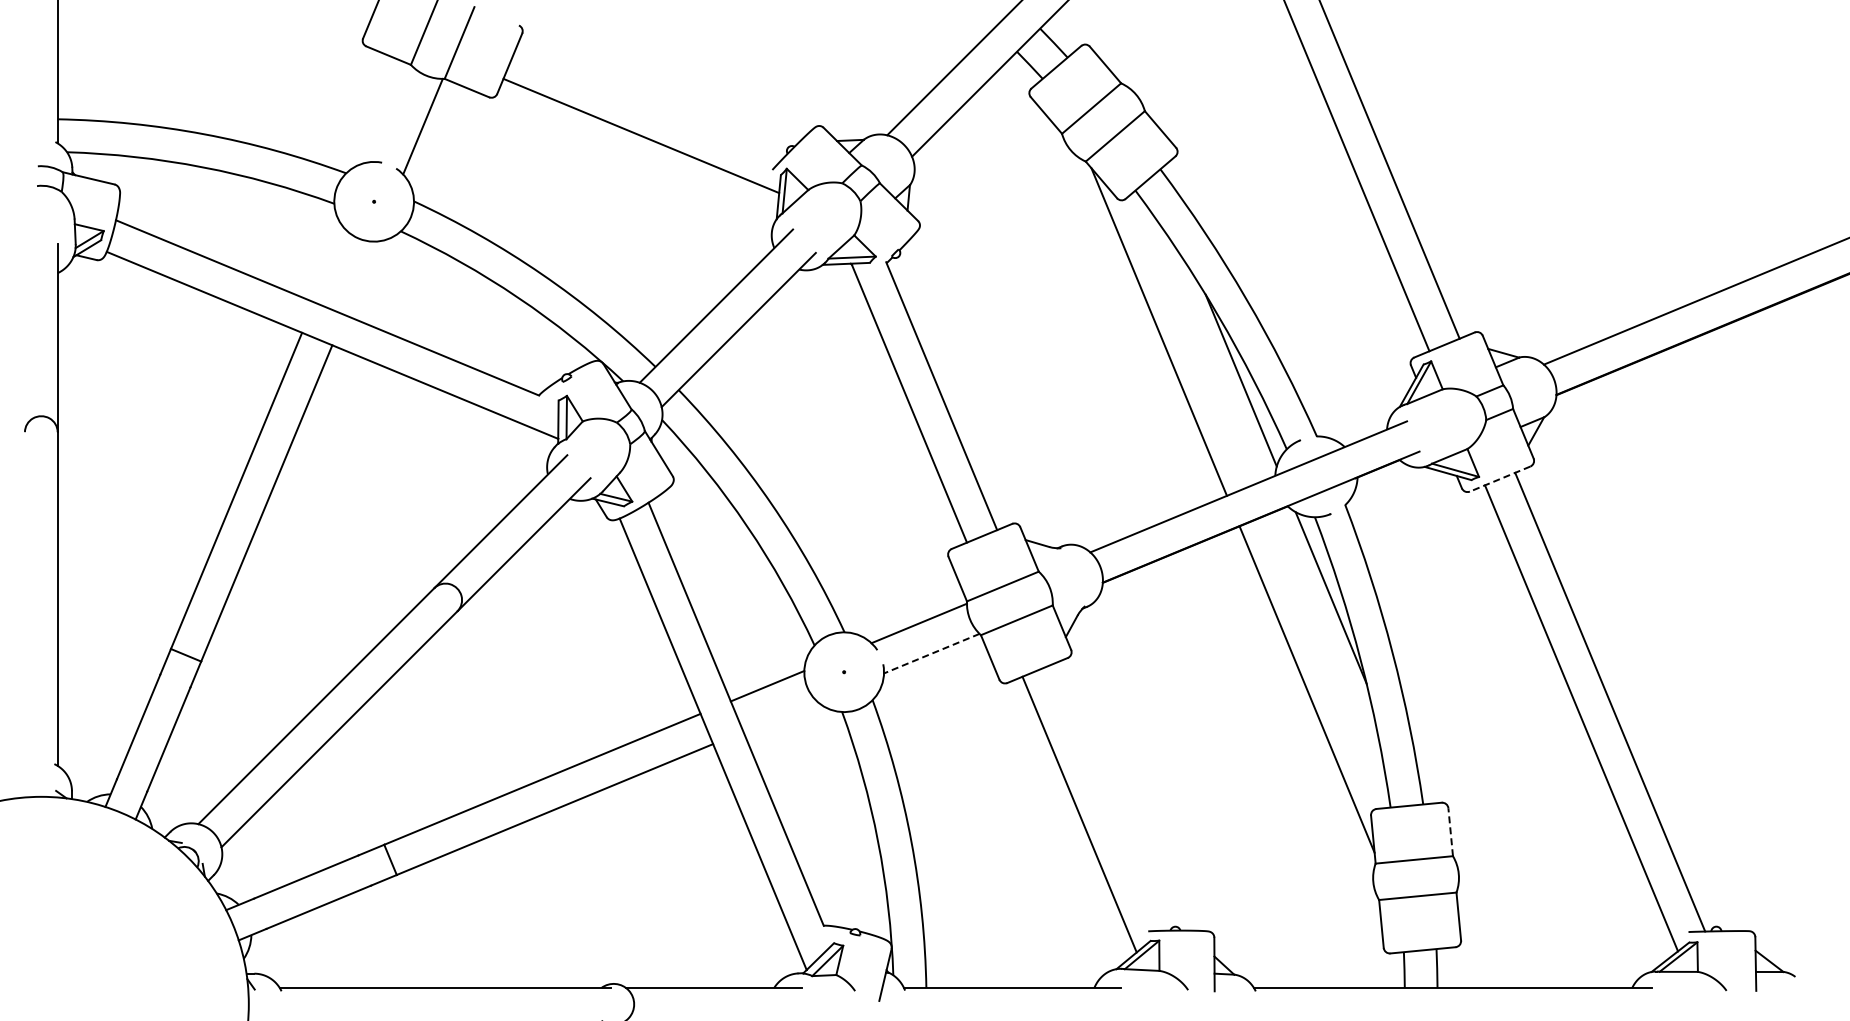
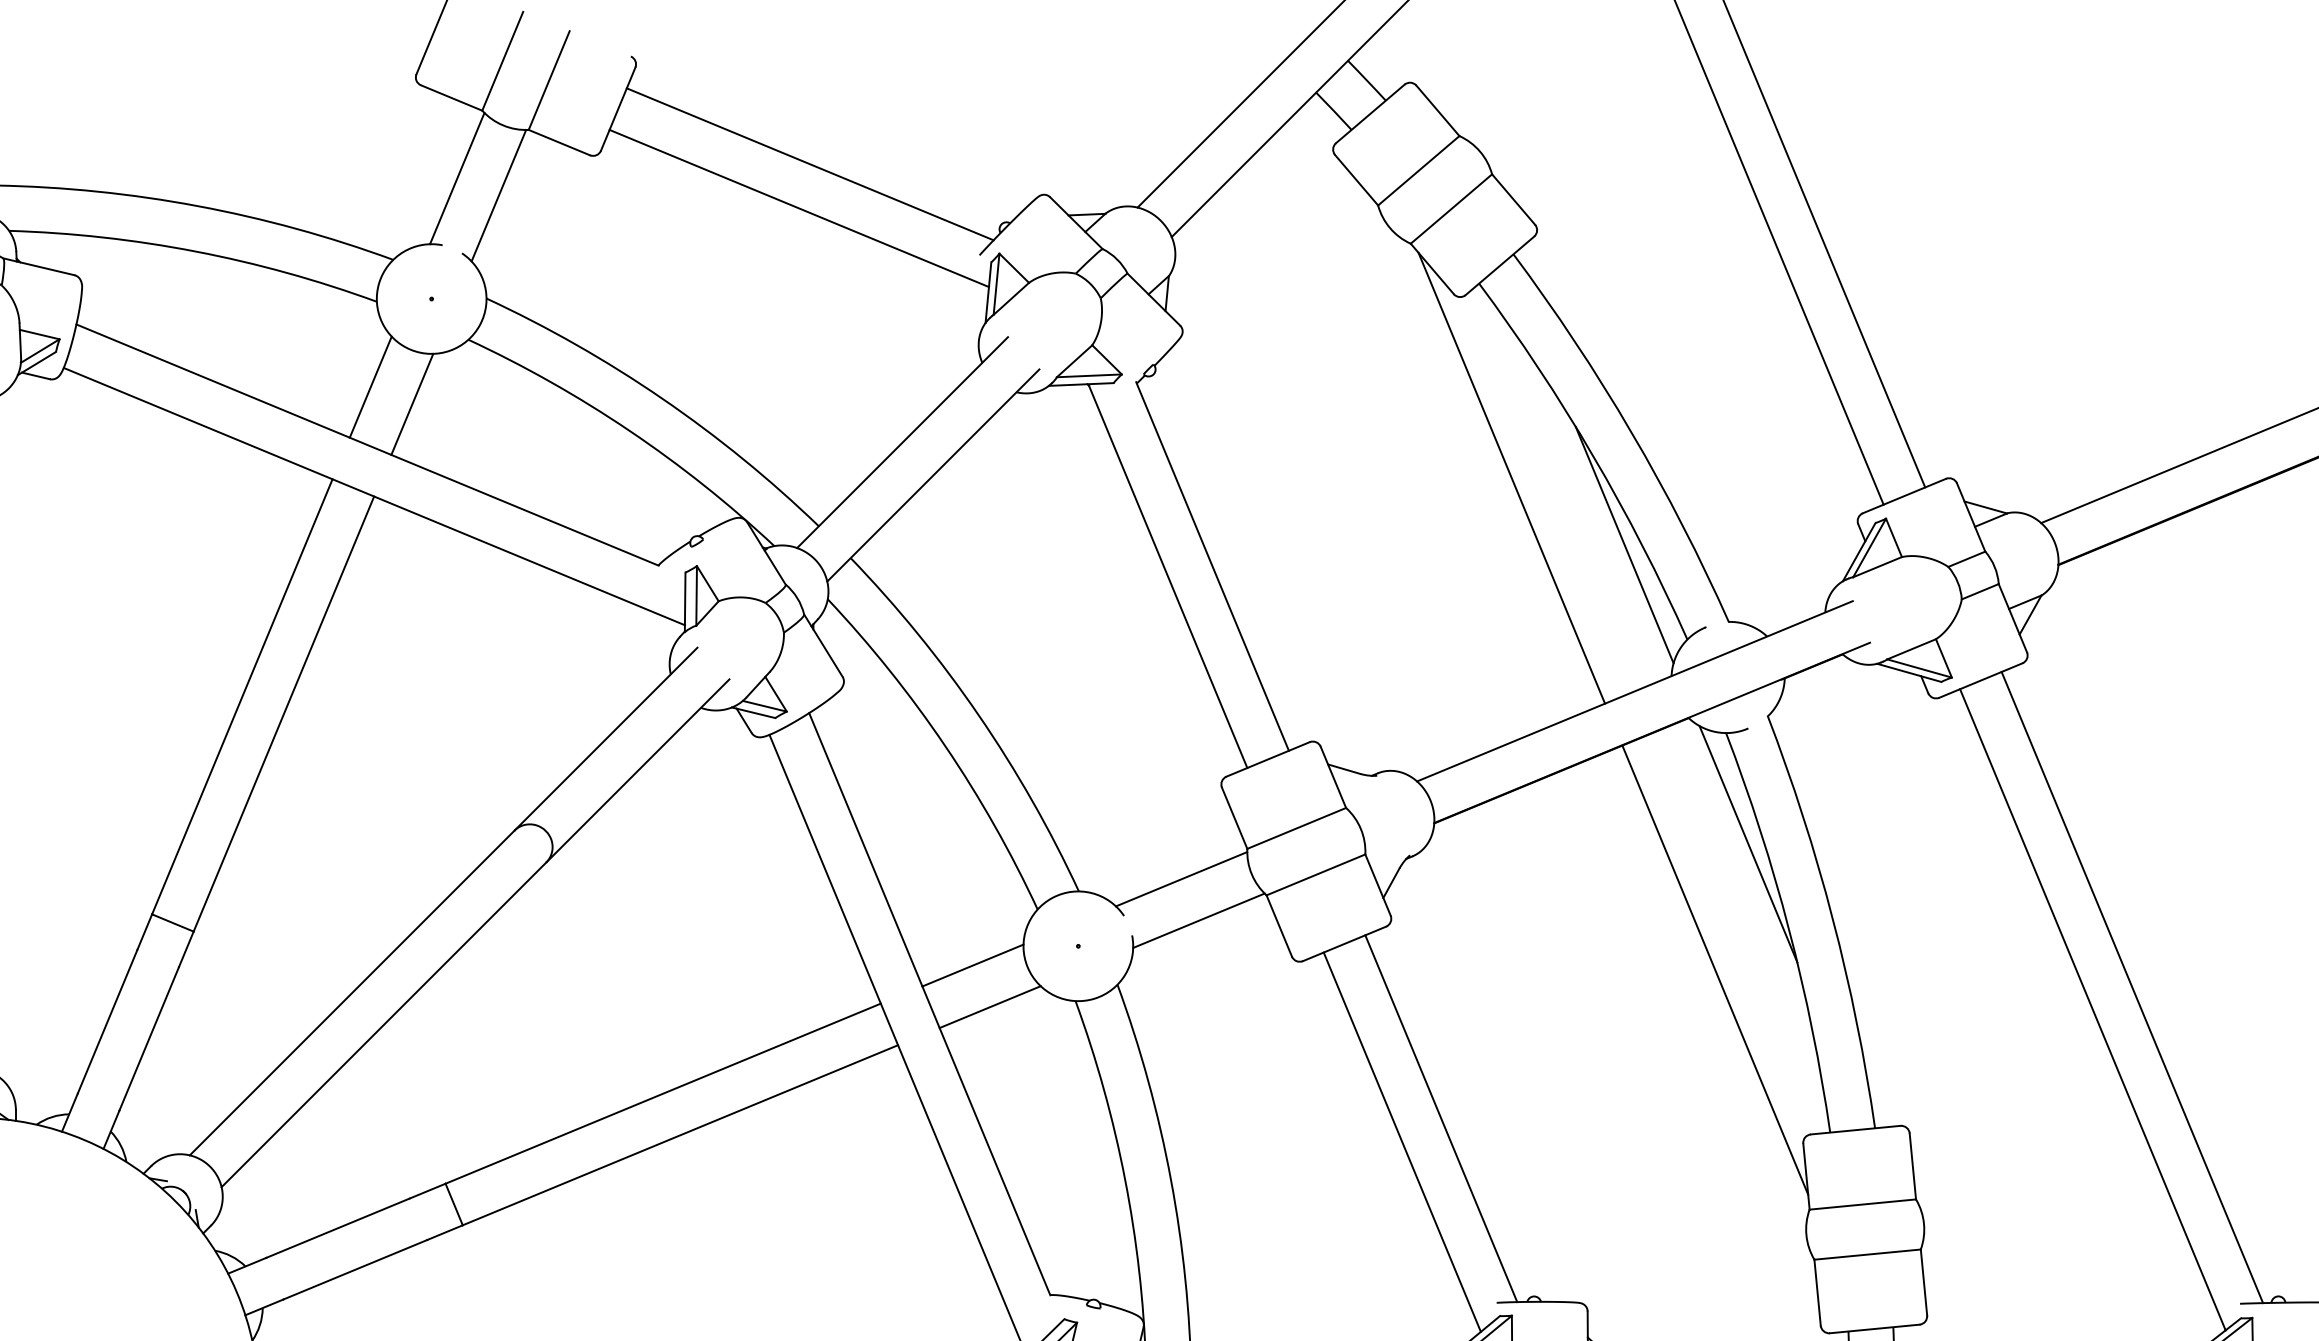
line: (649, 103) -> (810, 163), added
line: (392, 113) -> (456, 177), added
line: (329, 265) -> (370, 386), added
line: (359, 278) -> (411, 404), added
line: (1500, 479) -> (1981, 681), dashed -> solid
line: (931, 653) -> (1198, 920), dashed -> solid
line: (779, 716) -> (989, 1007), added
line: (1107, 797) -> (1440, 1118), added
line: (1450, 831) -> (1912, 1165), dashed -> solid

